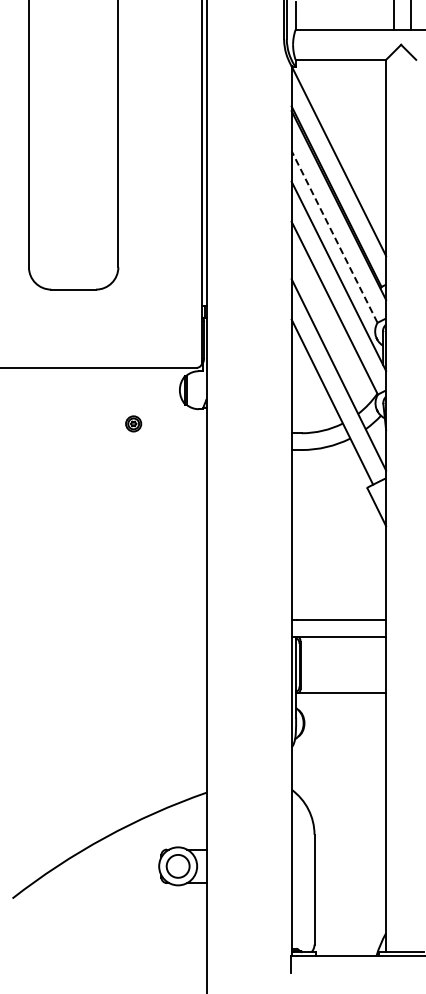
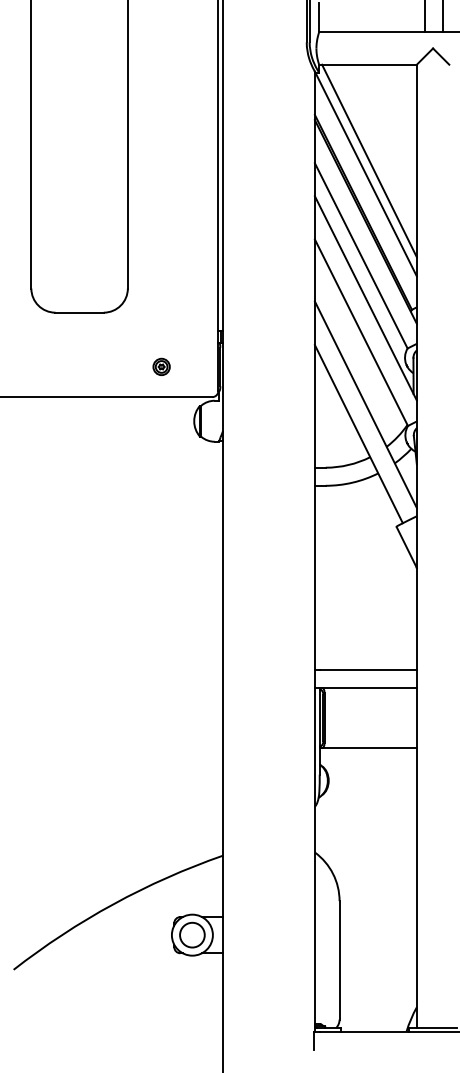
line: (342, 148) -> (369, 160), added
line: (334, 237) -> (361, 256), dashed -> solid
part: (133, 423) -> (161, 366), moved

